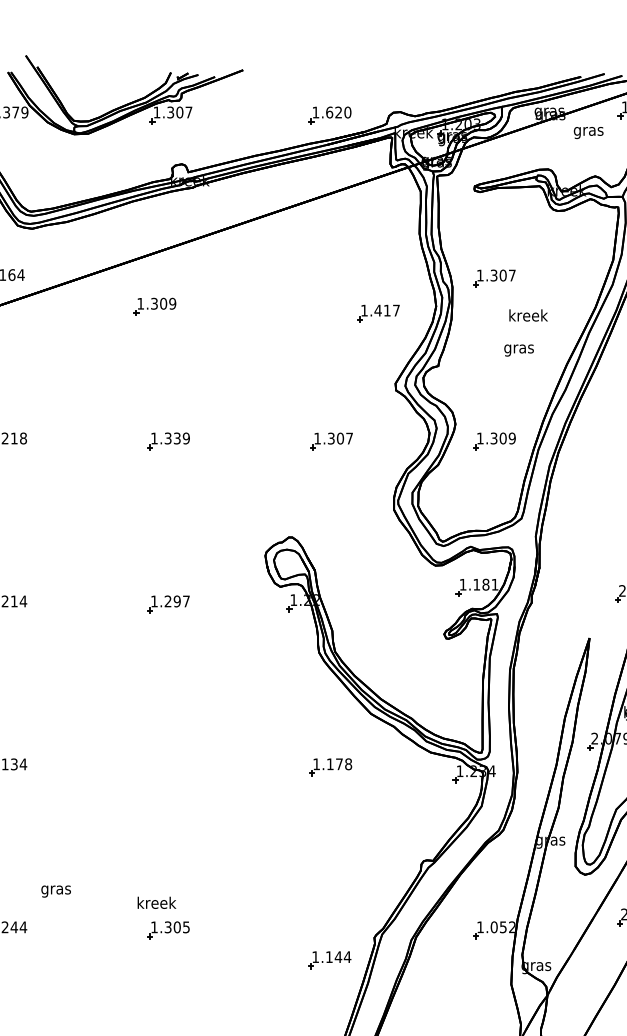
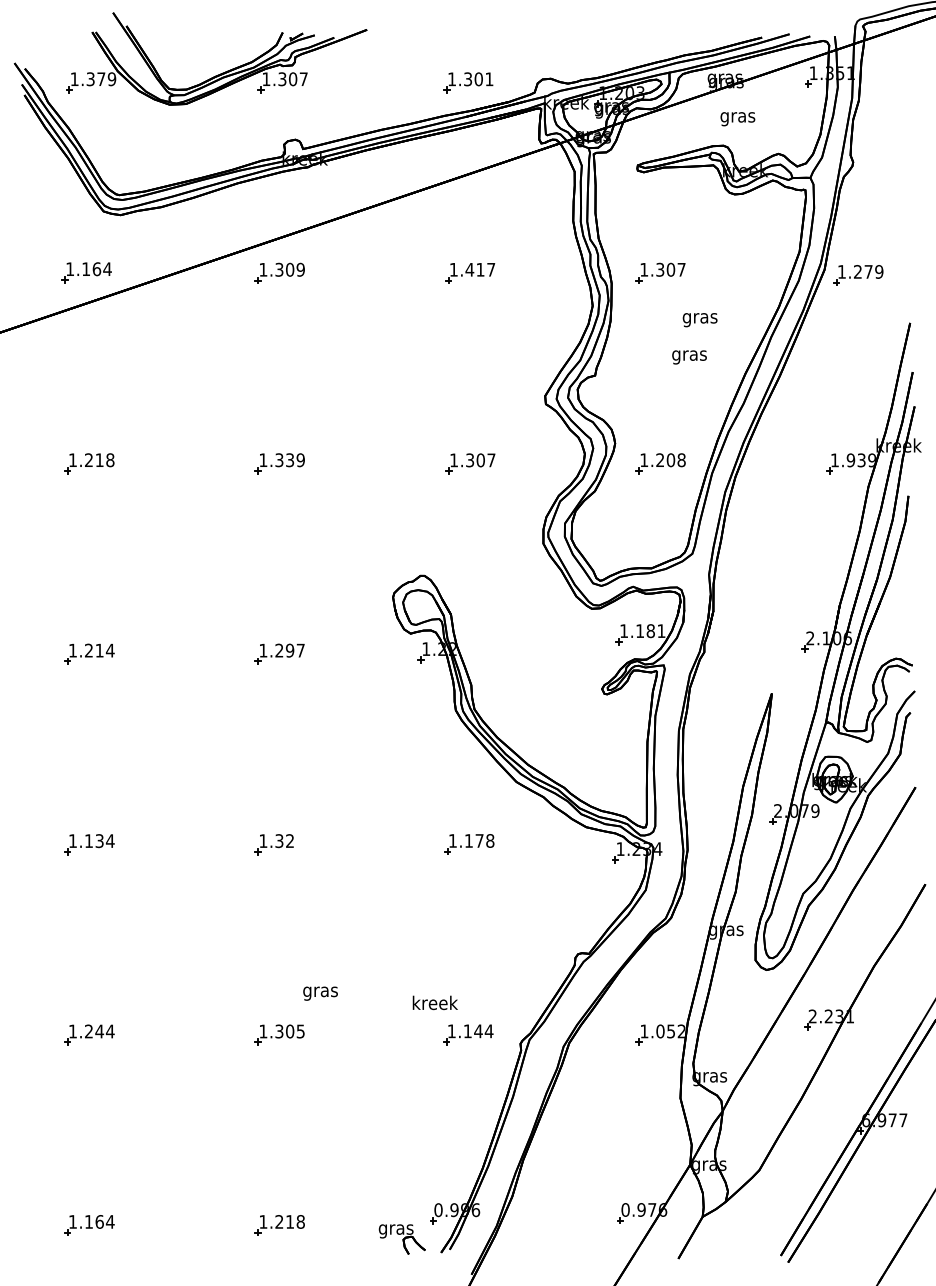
text: (338, 112) -> (478, 79), 1.620 -> 1.301
text: (588, 133) -> (737, 119), moved
part: (154, 306) -> (279, 272), moved
part: (378, 313) -> (470, 273), moved
text: (528, 317) -> (700, 318), kreek -> gras
text: (502, 438) -> (670, 460), 1.309 -> 1.208
part: (163, 767) -> (273, 844), added
text: (56, 891) -> (320, 993), moved
text: (156, 902) -> (434, 1002), moved
part: (329, 959) -> (468, 1034), moved

